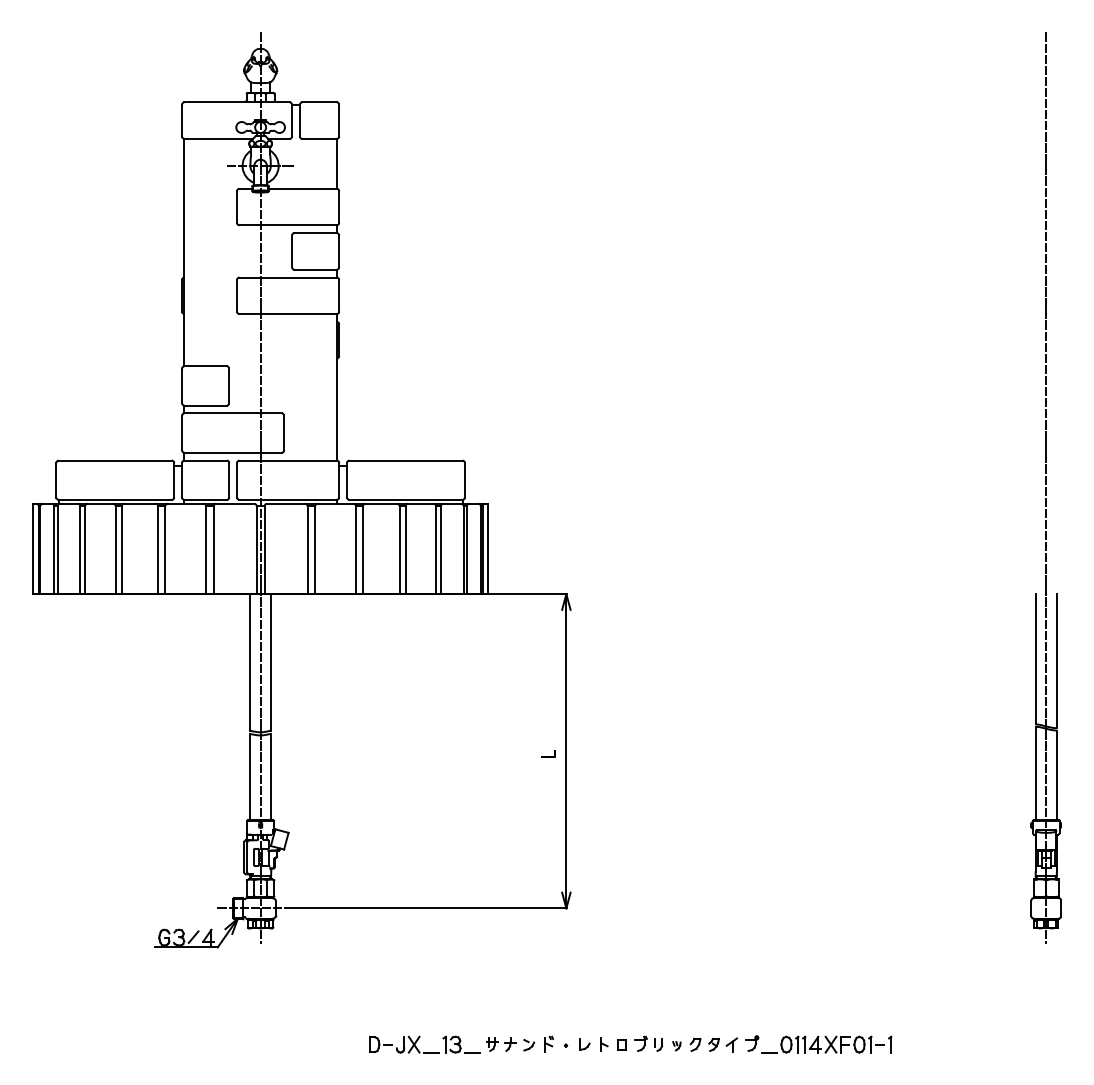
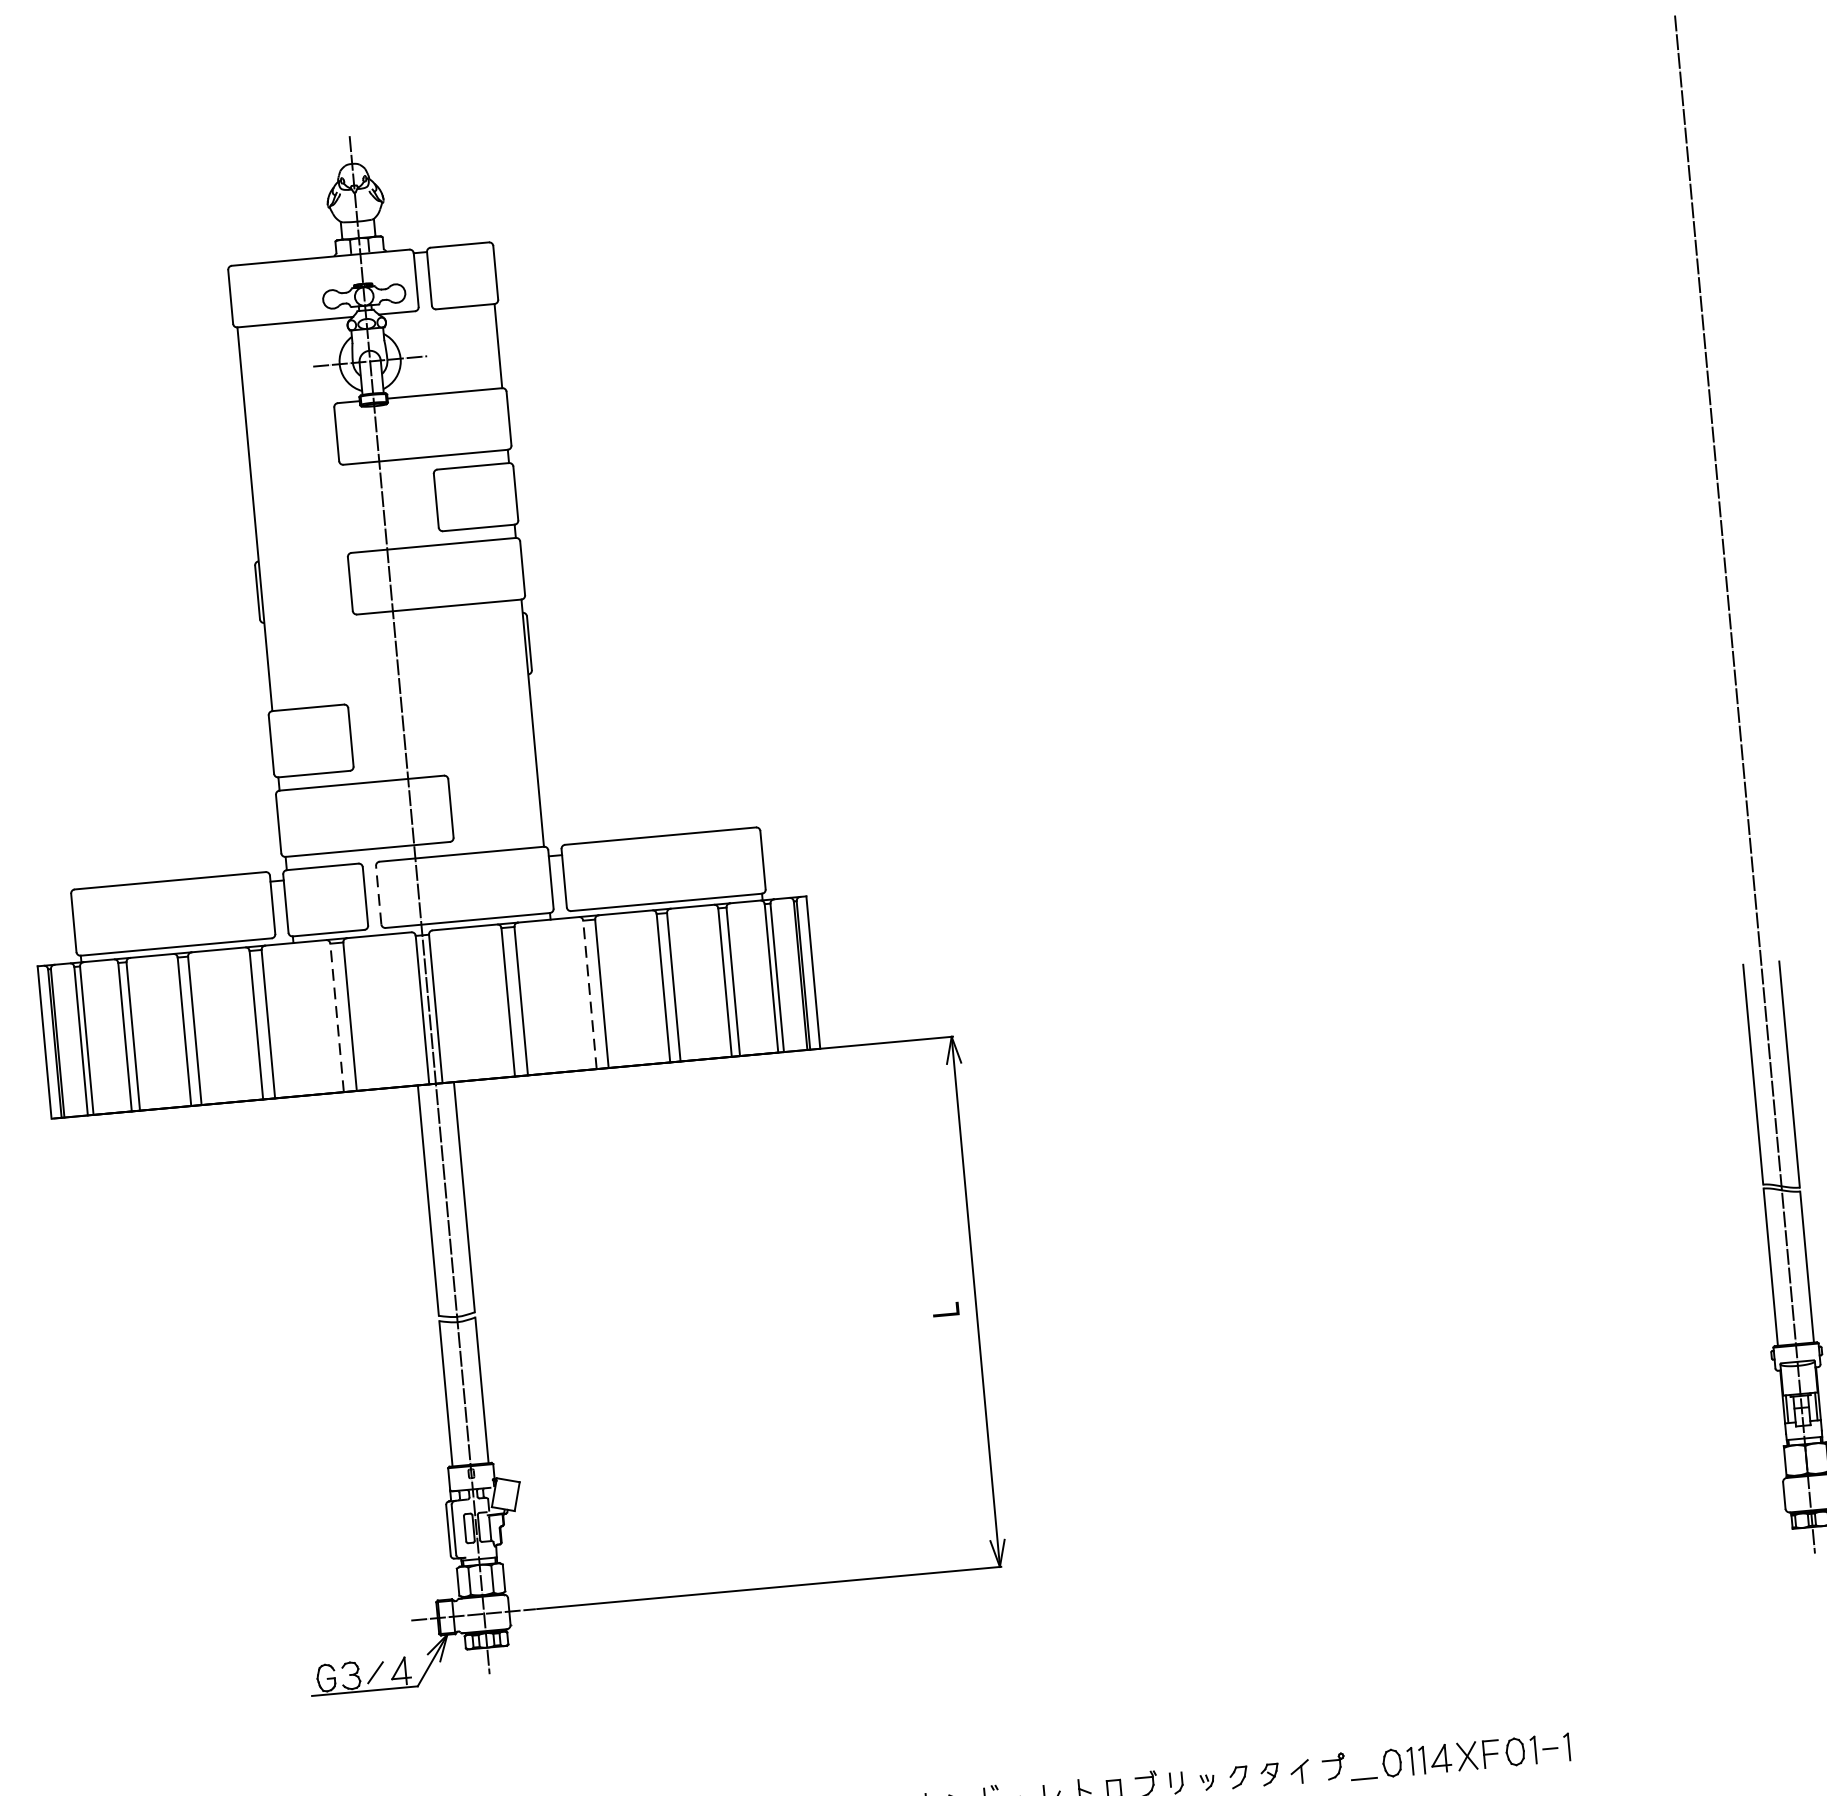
line: (237, 479) -> (379, 893), solid -> dashed
line: (206, 550) -> (337, 1018), solid -> dashed
line: (355, 550) -> (589, 995), solid -> dashed

